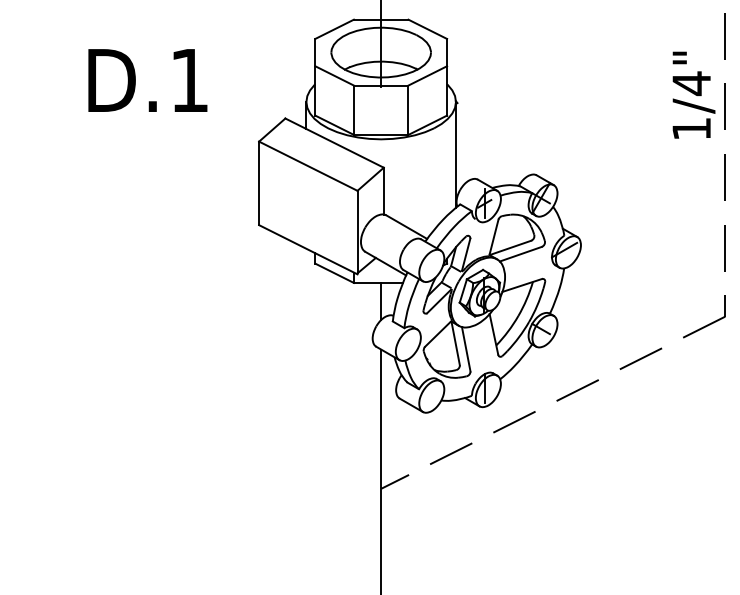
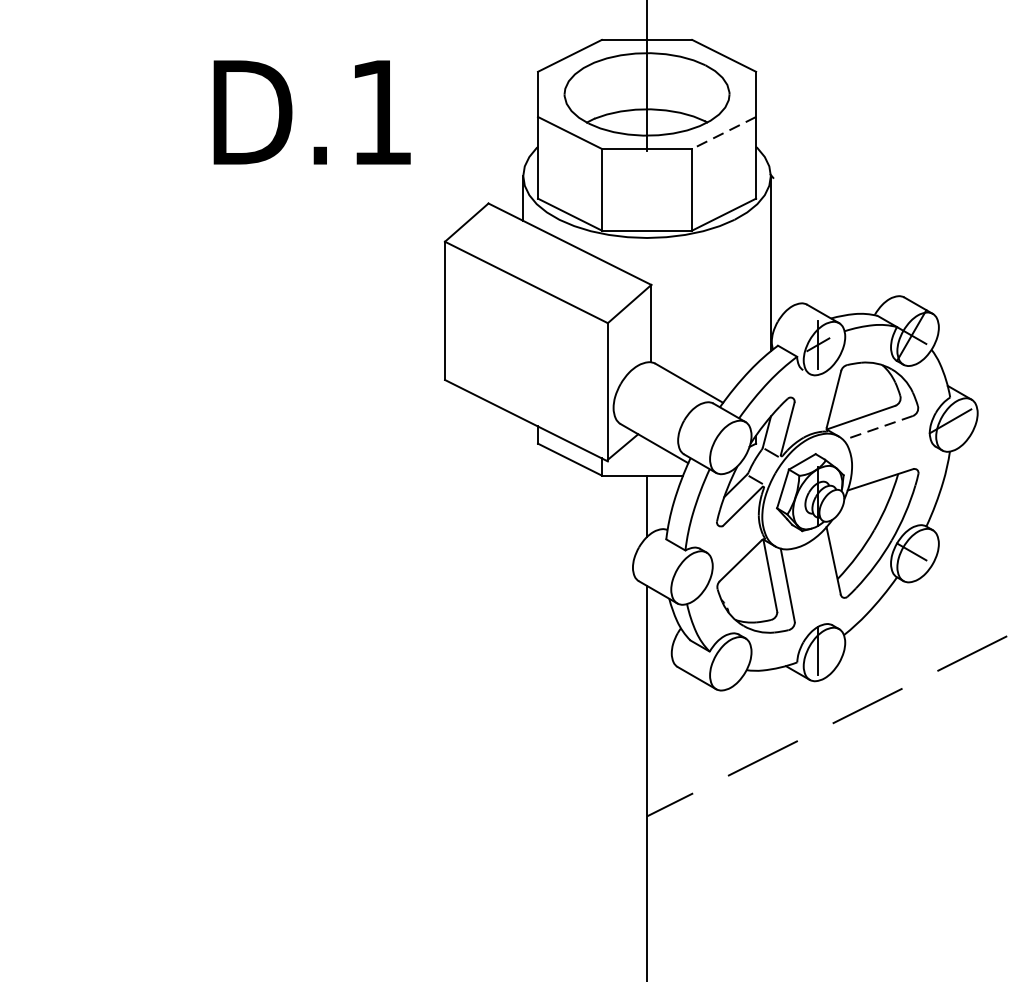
line: (427, 75) -> (723, 132), solid -> dashed
text: (147, 80) -> (311, 112), moved
line: (520, 254) -> (877, 428), solid -> dashed

